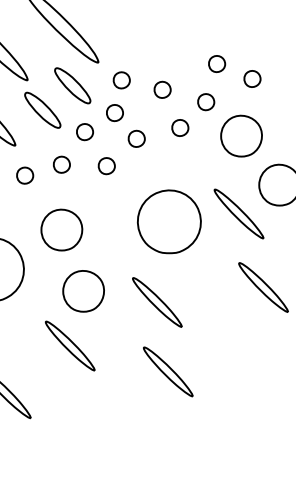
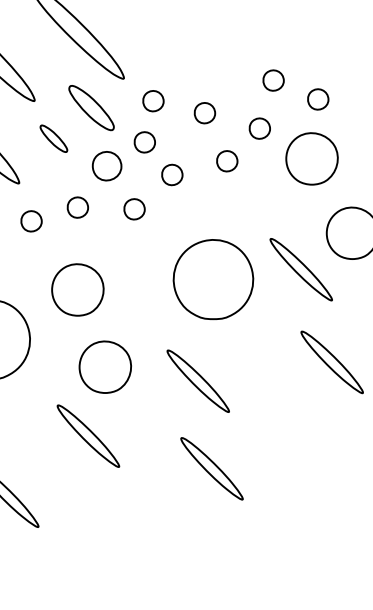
part: (42, 109) -> (53, 137), size x0.6
part: (84, 132) -> (106, 166), size x1.4
part: (241, 135) -> (311, 158), moved

